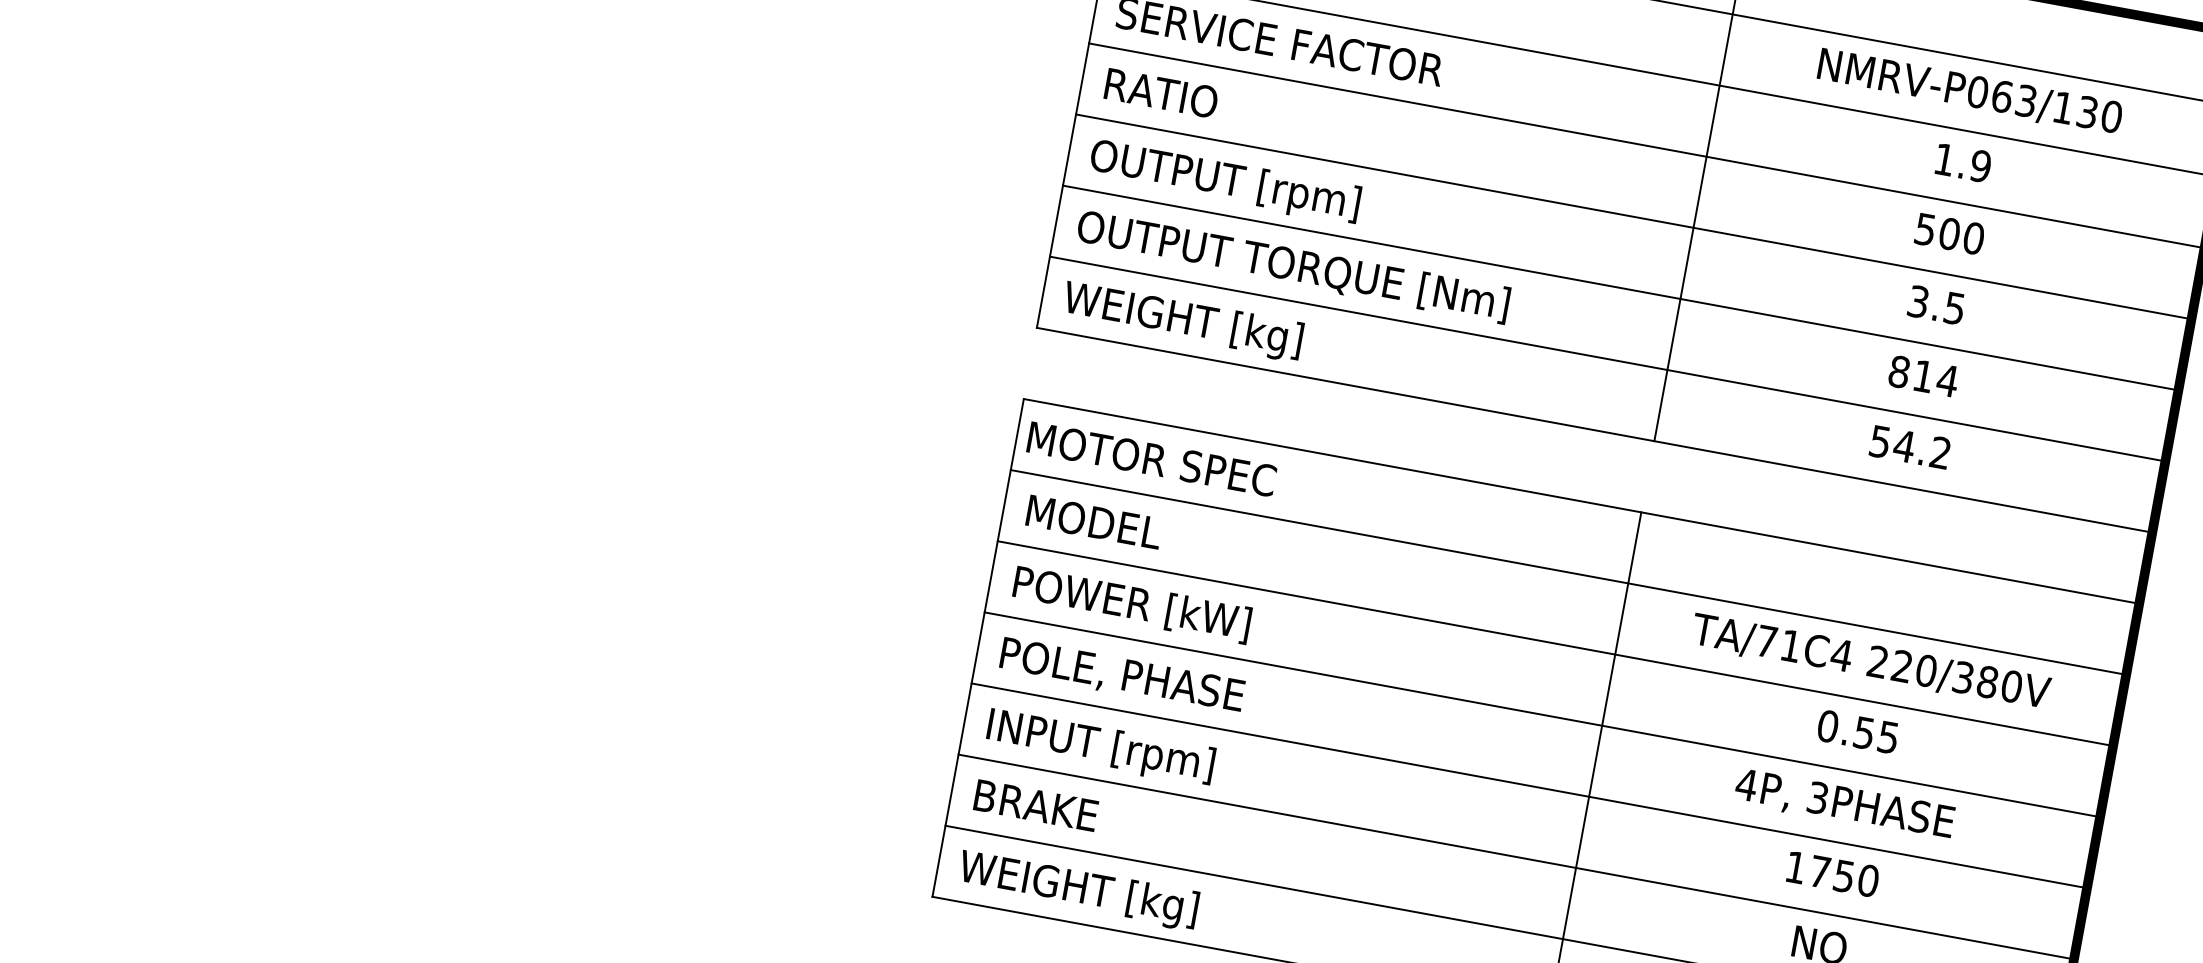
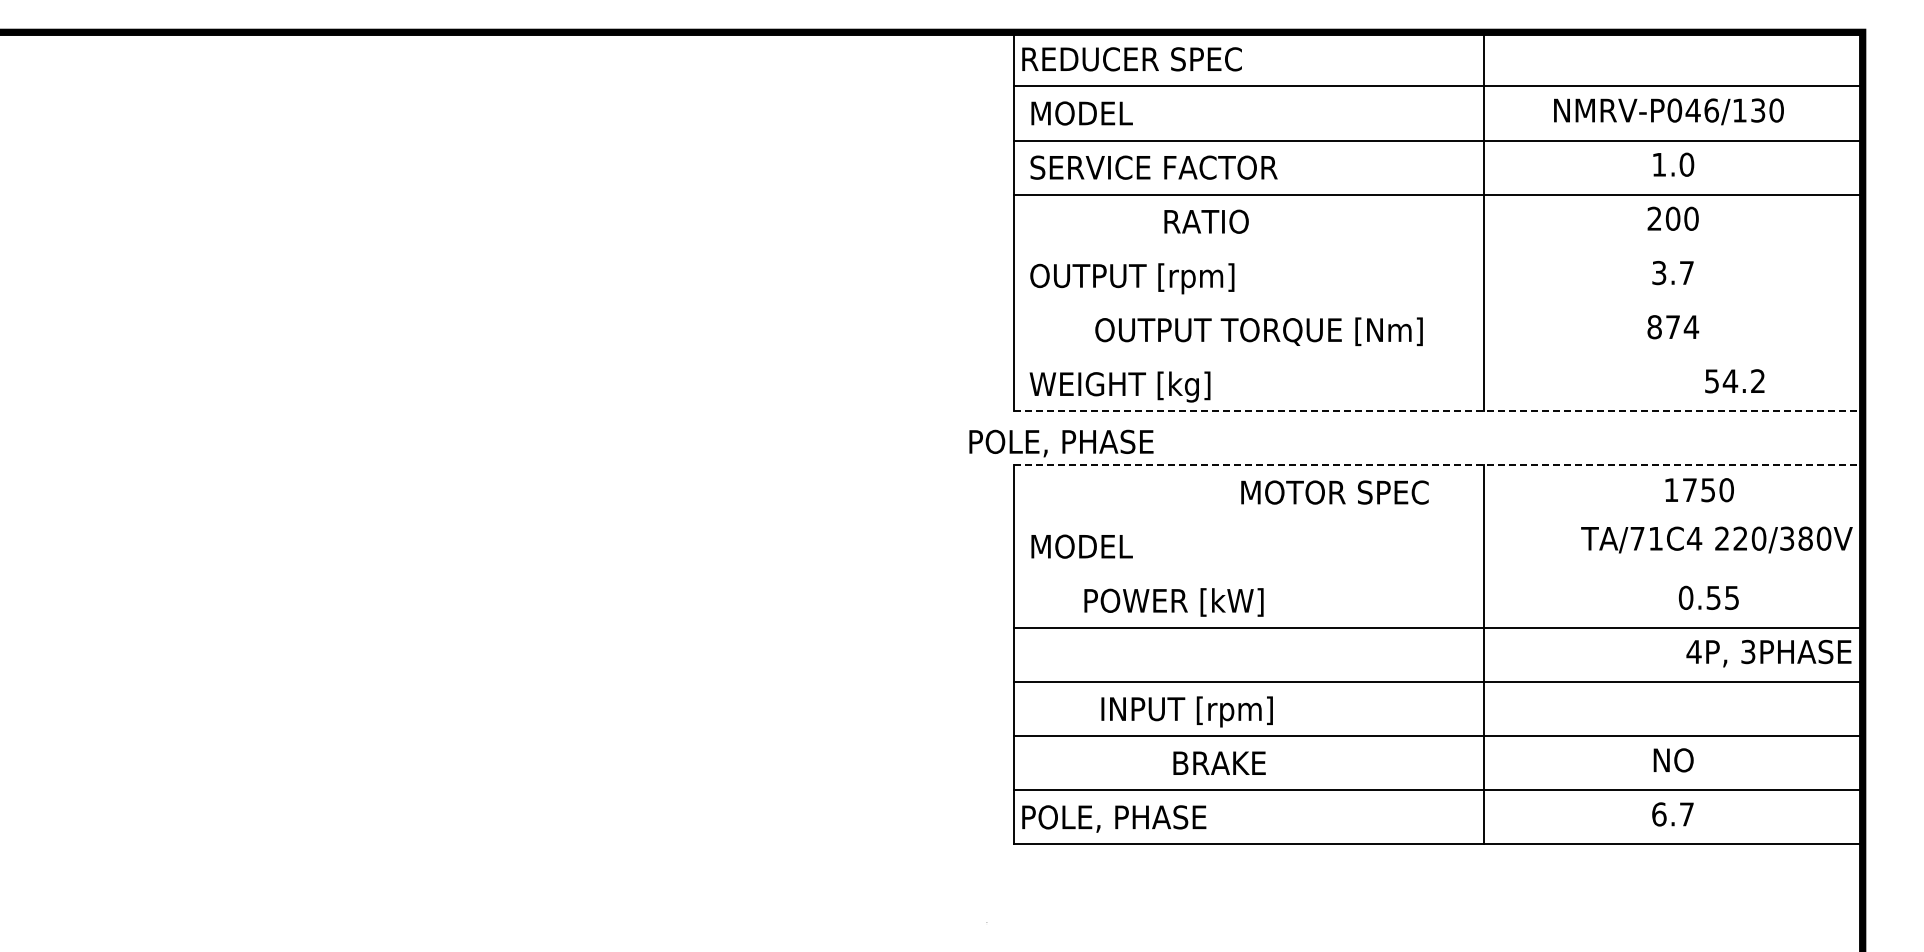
text: (1161, 92) -> (1206, 221), moved
text: (2013, 98) -> (1701, 110), NMRV-P063/130 -> NMRV-P046/130
text: (1980, 165) -> (1686, 164), 1.9 -> 1.0
line: (1633, 216) -> (1437, 248), removed
text: (1925, 229) -> (1654, 218), 500 -> 200
text: (1292, 266) -> (1258, 331), moved
line: (1619, 288) -> (1437, 303), removed
text: (1954, 309) -> (1686, 273), 3.5 -> 3.7
line: (1606, 359) -> (1437, 357), removed
text: (1922, 375) -> (1672, 326), 814 -> 874
line: (1595, 430) -> (1438, 411), solid -> dashed
text: (1909, 447) -> (1734, 381), moved
text: (1151, 459) -> (1334, 492), moved
line: (1582, 501) -> (1438, 465), solid -> dashed
line: (1567, 572) -> (1437, 519), removed
text: (1131, 604) -> (1173, 602), moved
line: (1554, 643) -> (1437, 573), removed
text: (1870, 661) -> (1716, 539), moved
text: (1122, 676) -> (1061, 443), moved
text: (1857, 731) -> (1708, 597), moved
text: (1099, 746) -> (1186, 711), moved
text: (1036, 804) -> (1219, 762), moved
text: (1844, 804) -> (1768, 653), moved
text: (1832, 874) -> (1699, 490), moved
text: (1073, 888) -> (1116, 819), WEIGHT [kg] -> POLE, PHASE

